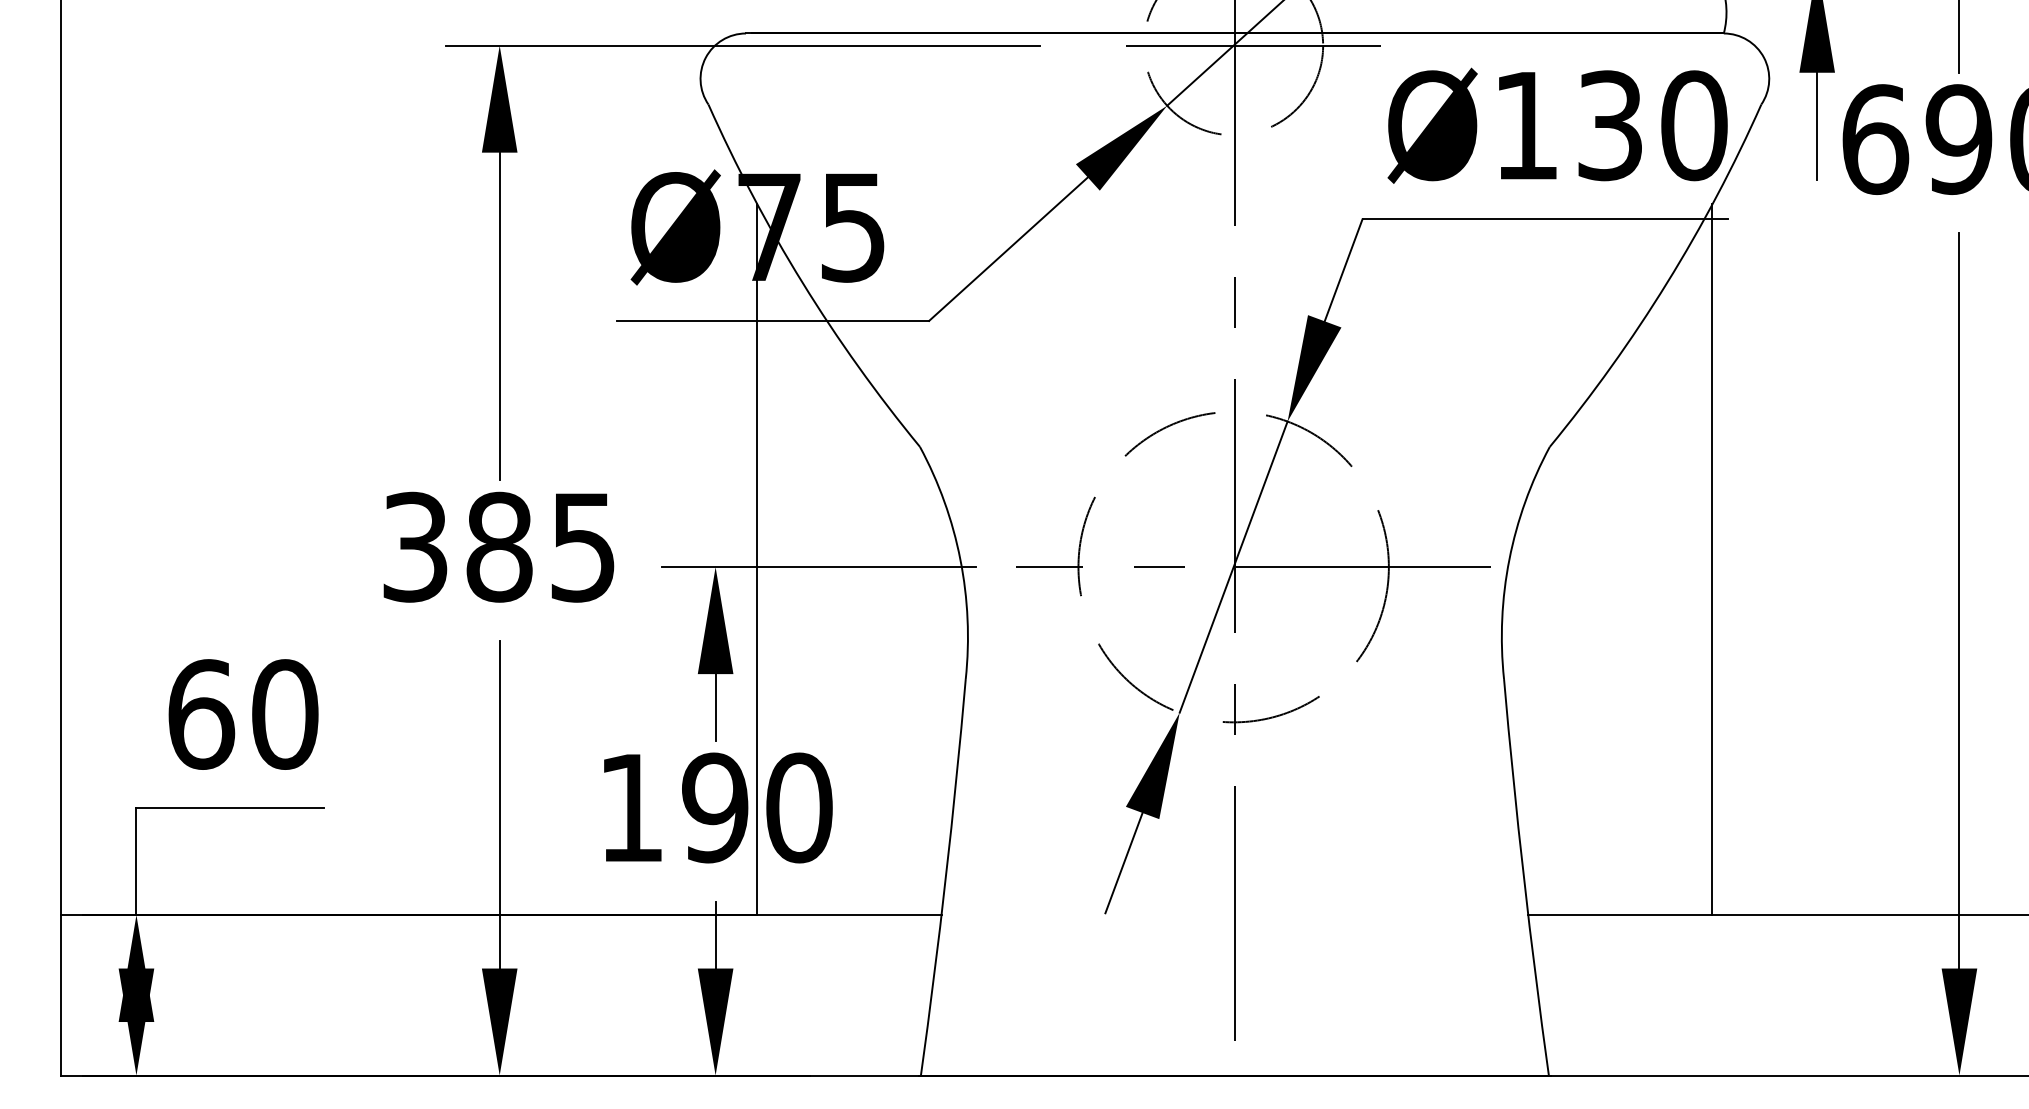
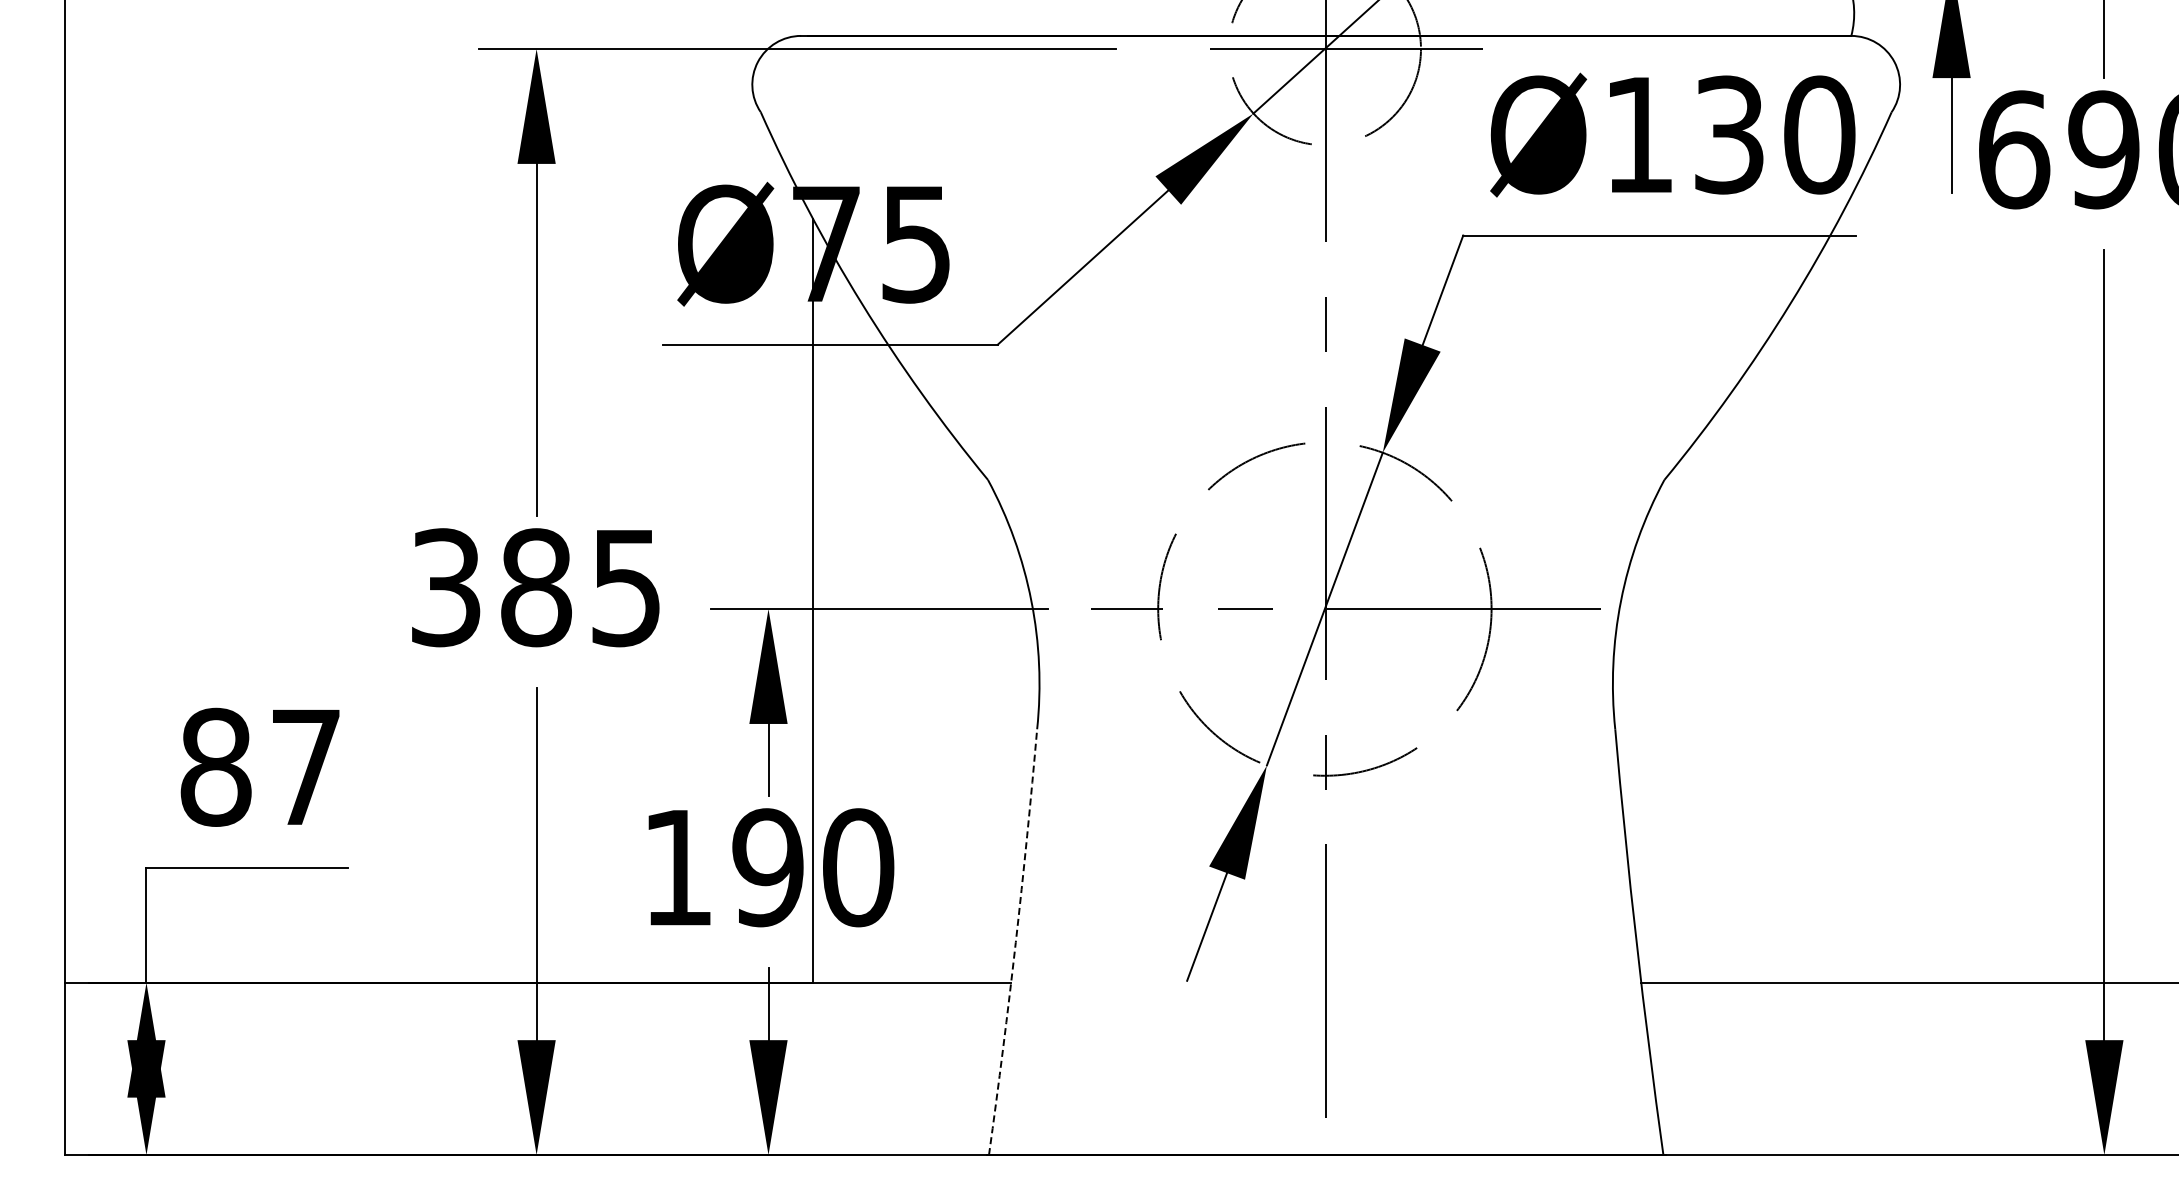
line: (1712, 559) -> (1839, 600), removed
text: (243, 713) -> (261, 766), 60 -> 87
arc: (945, 877) -> (1015, 942), solid -> dashed

